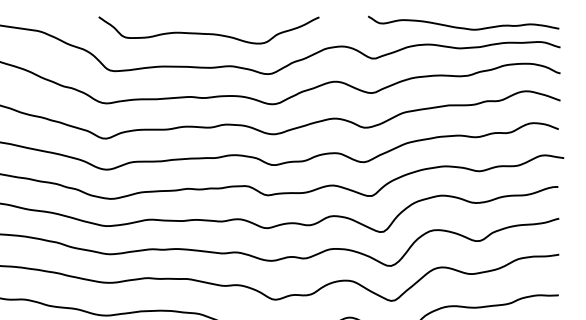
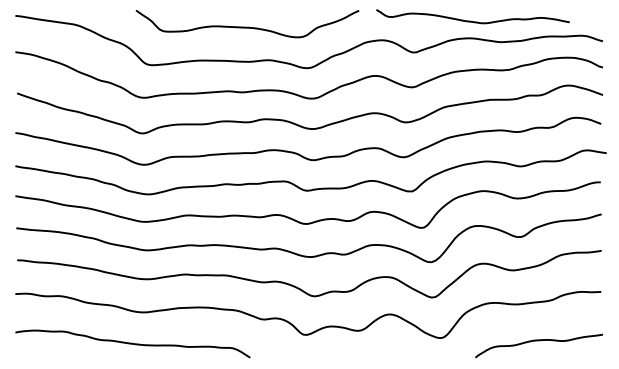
curve: (462, 26) -> (471, 20), moved

